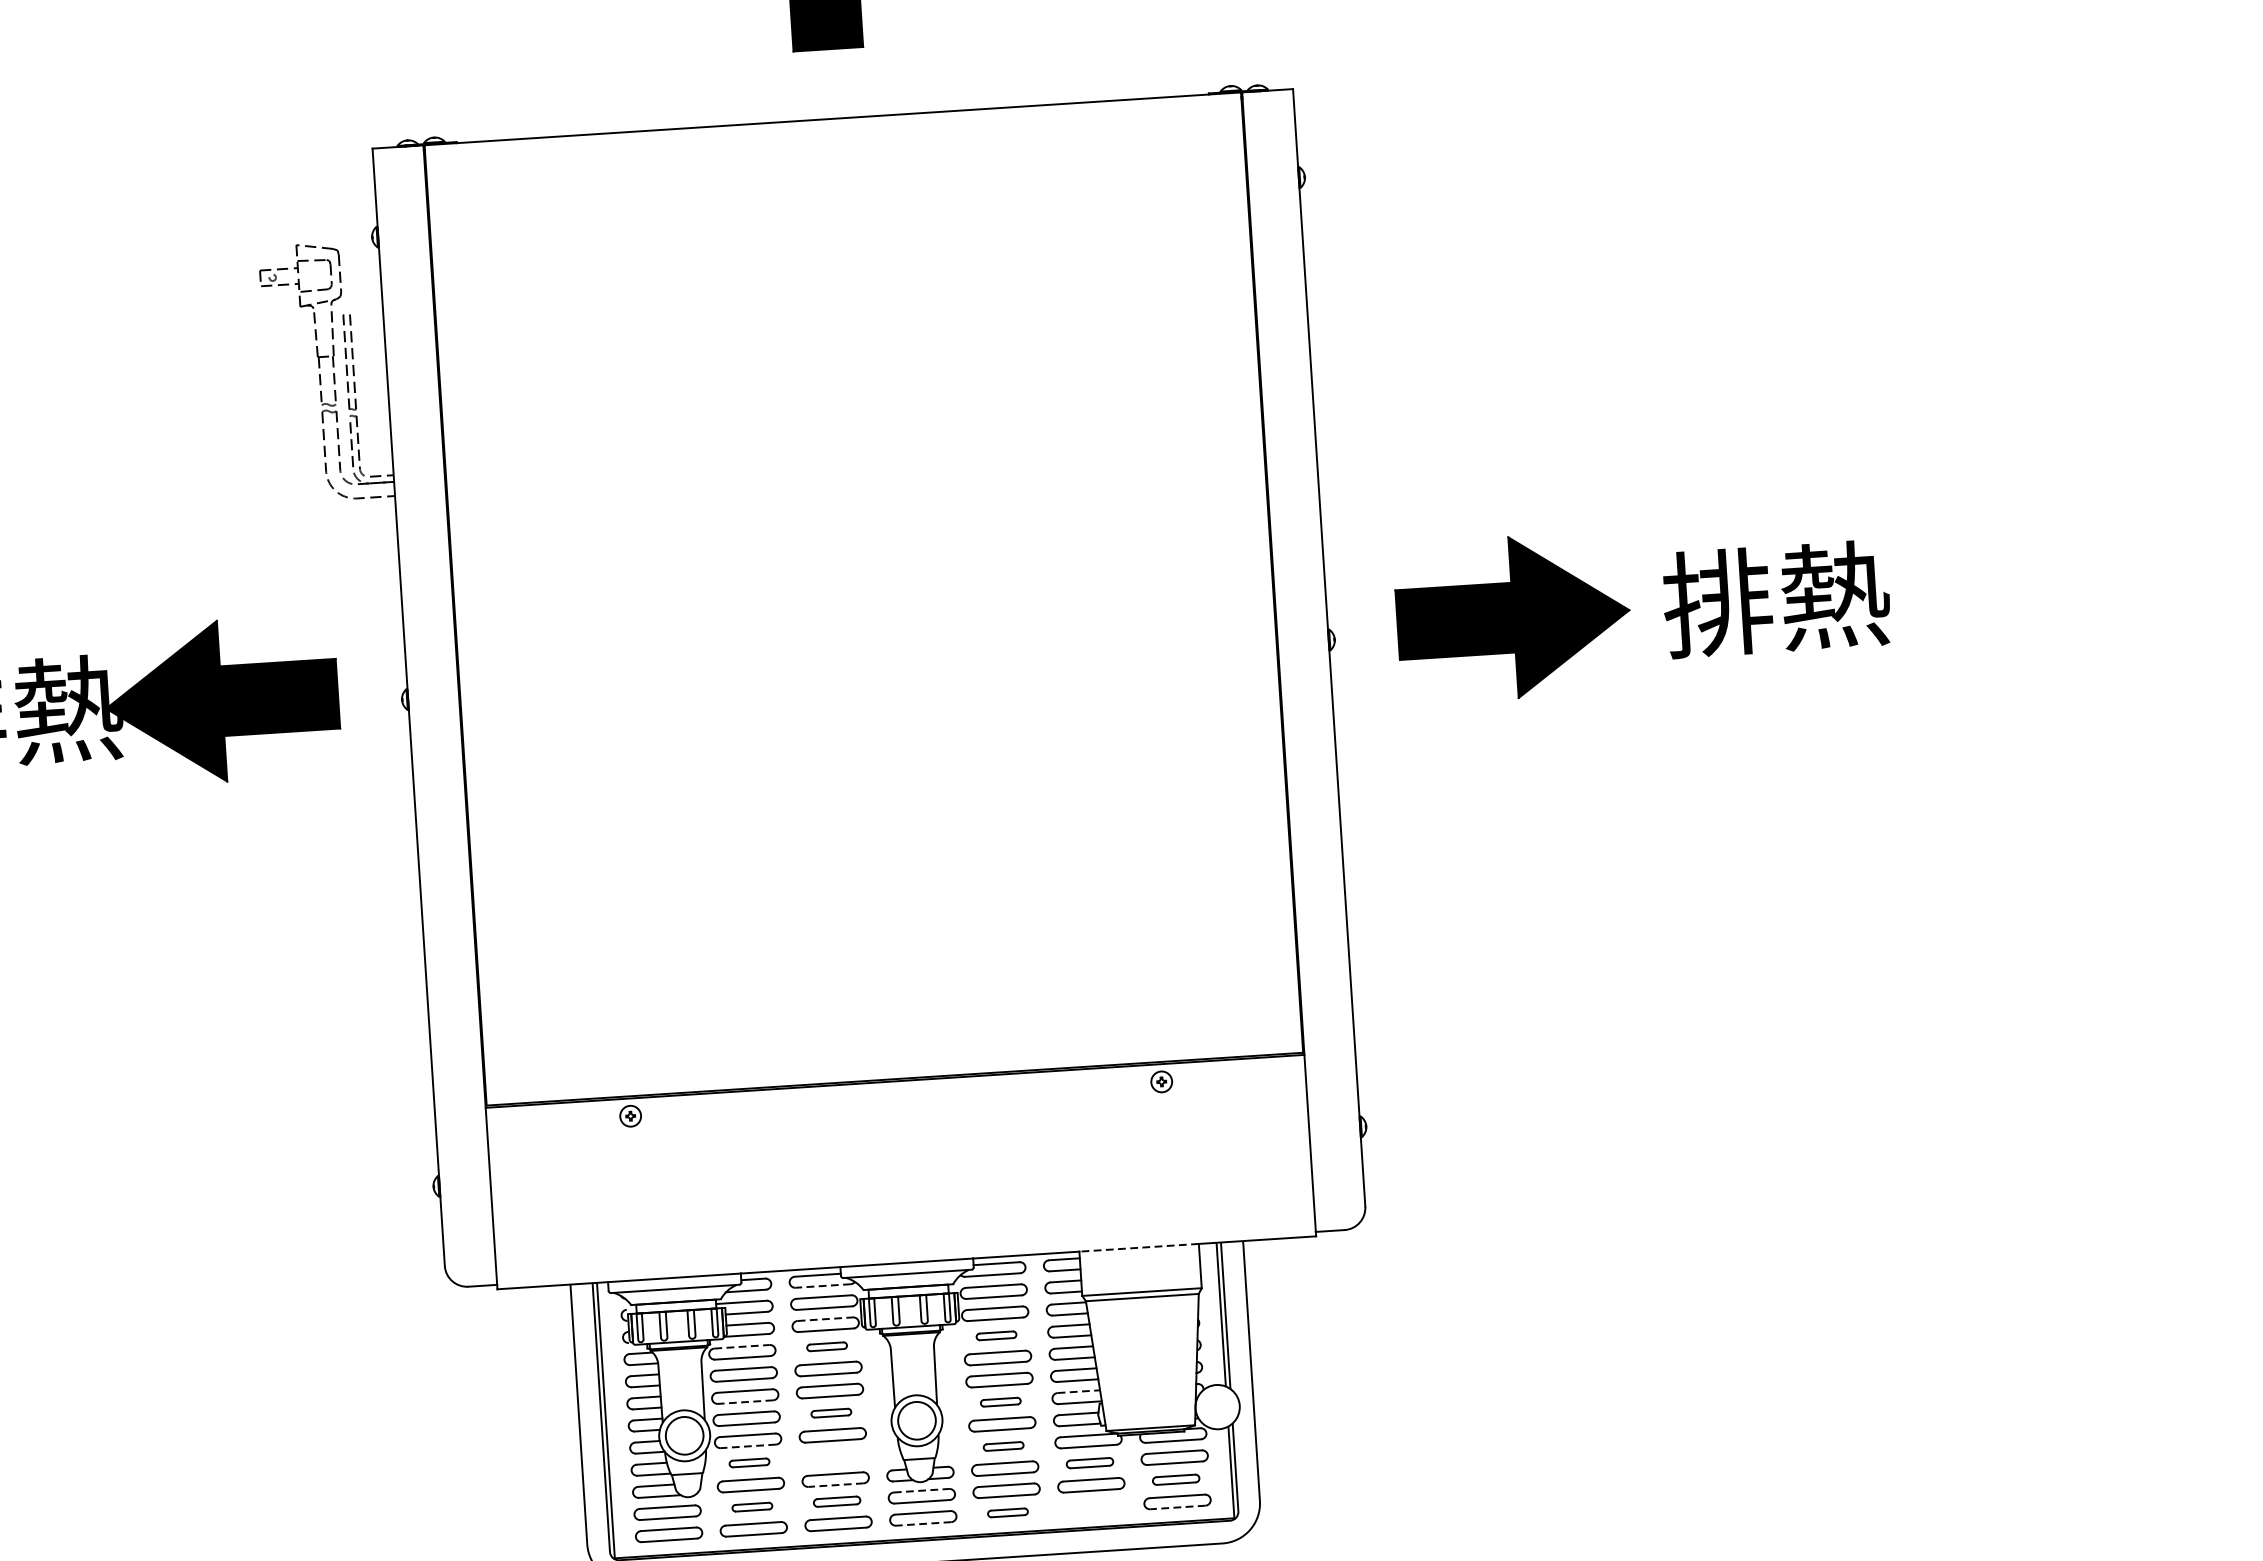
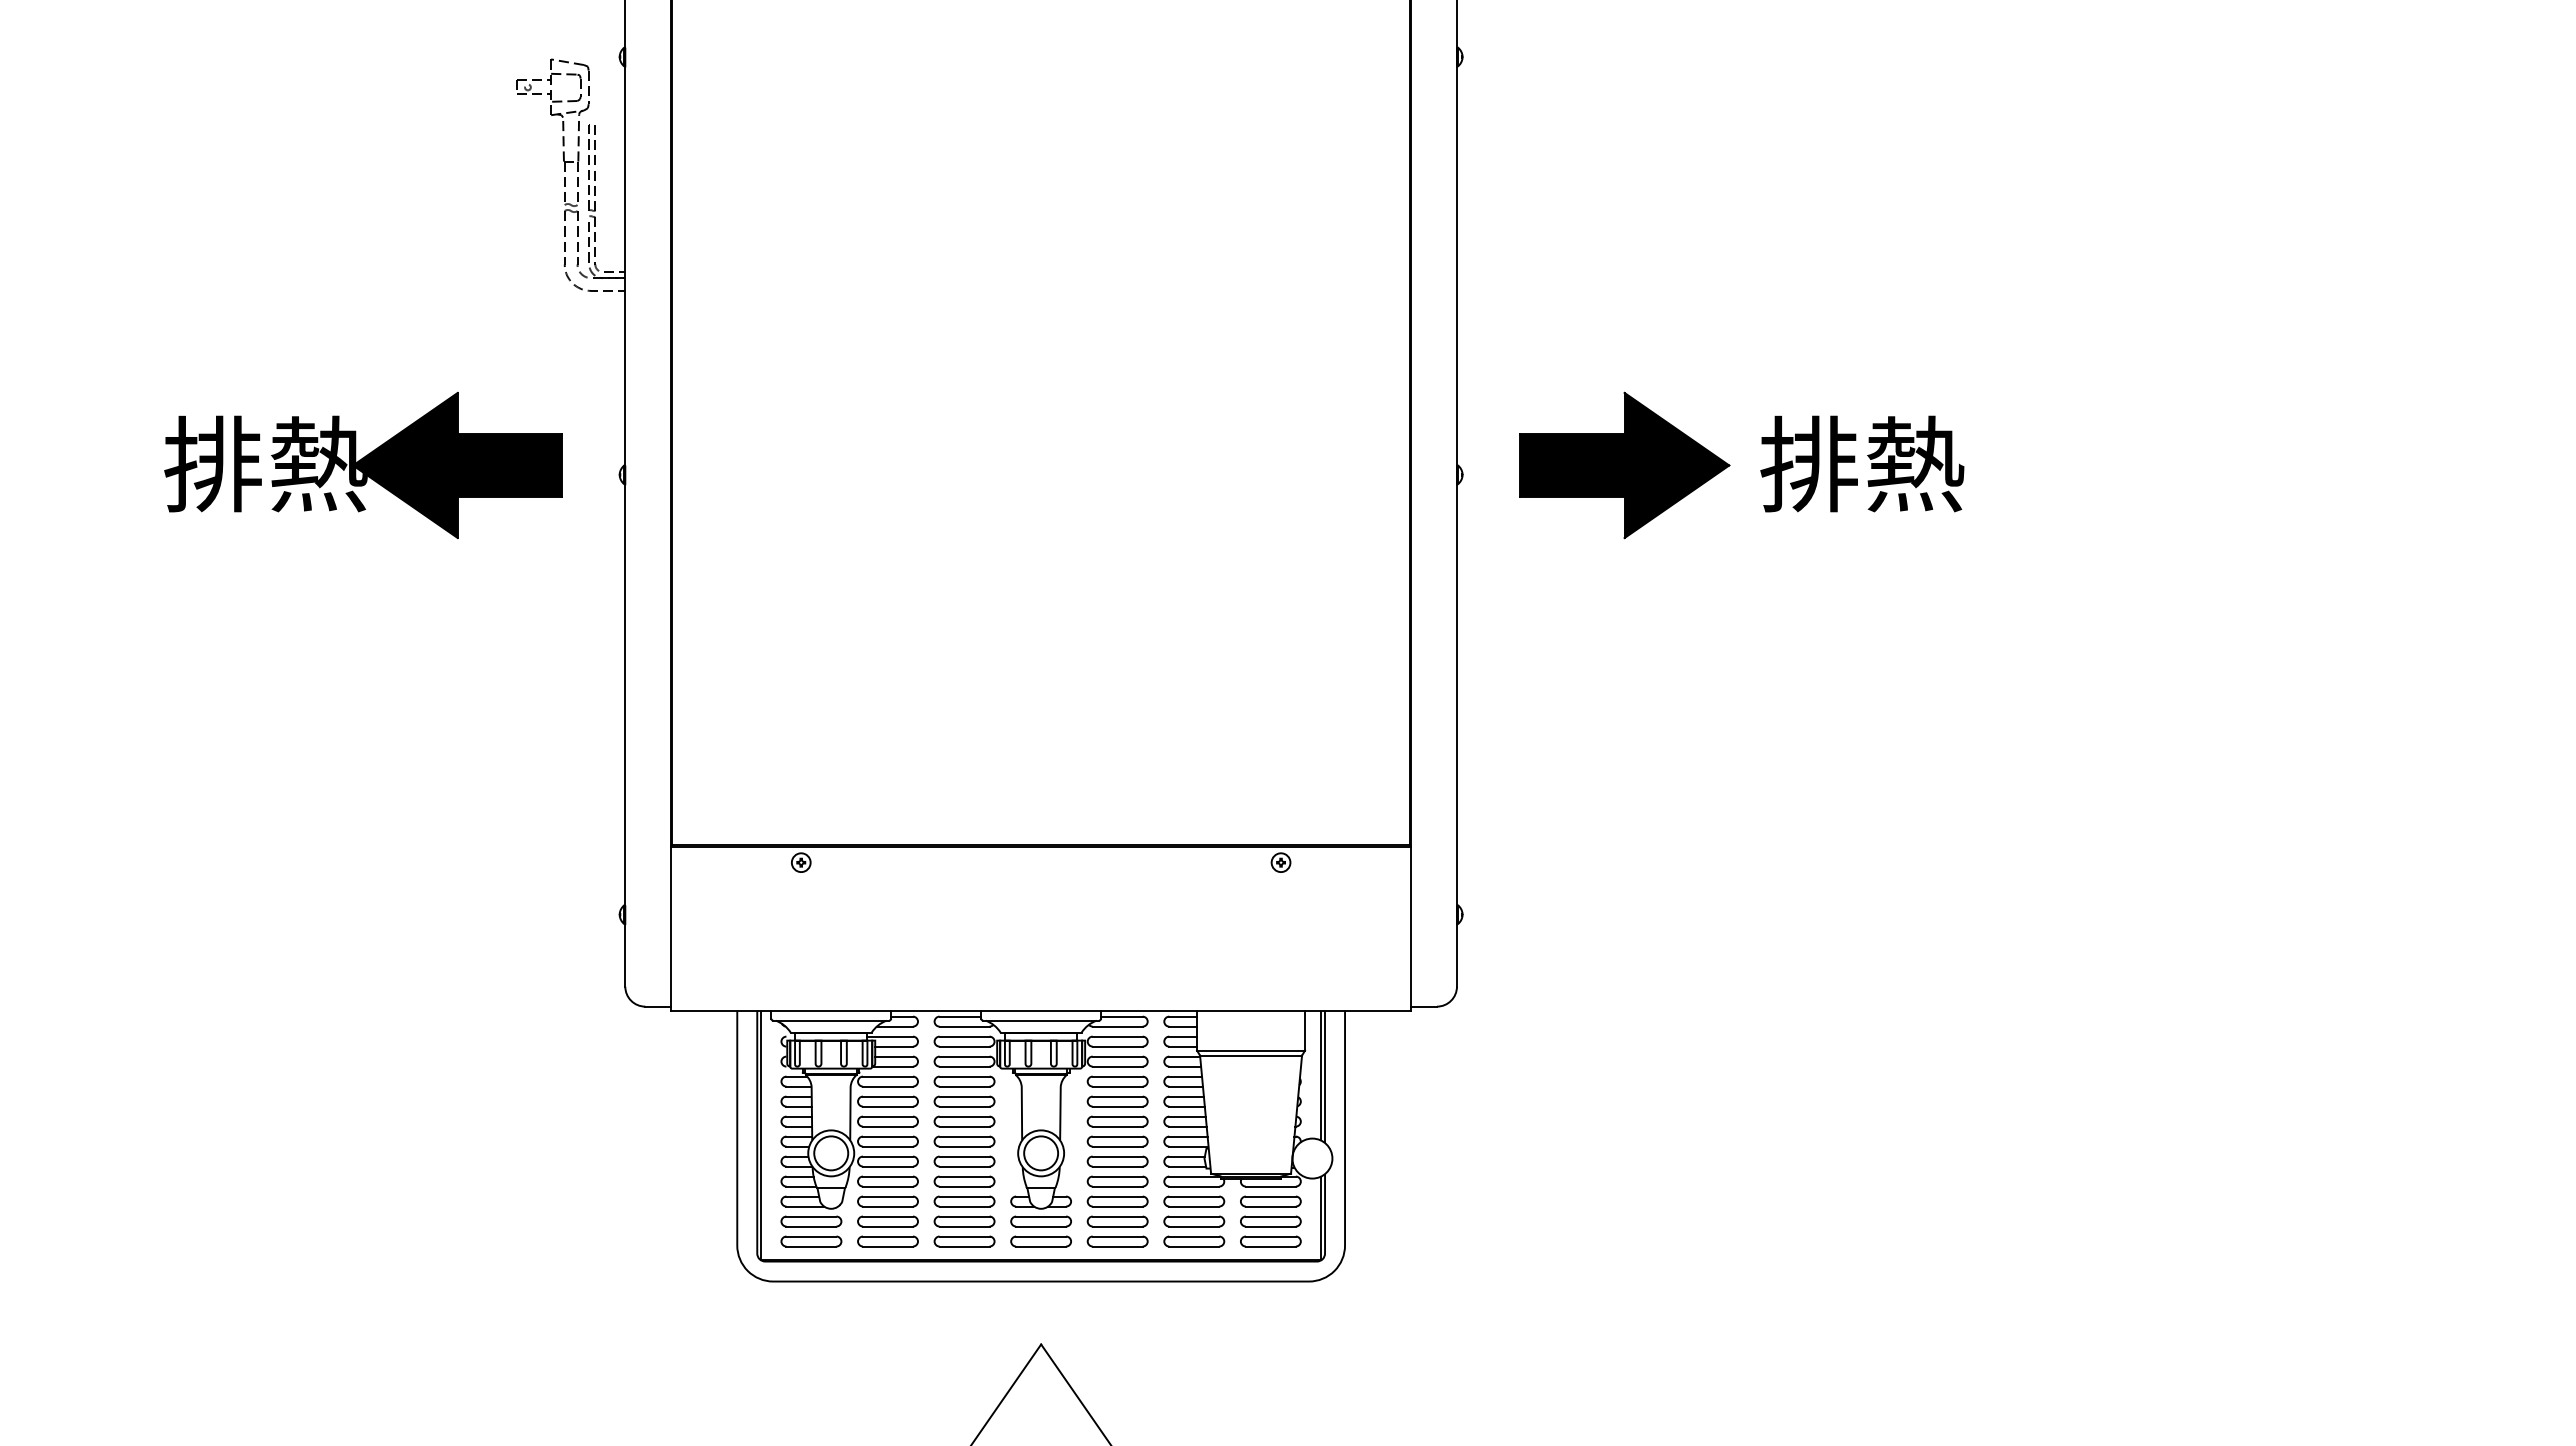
line: (1139, 1247) -> (1251, 1010), dashed -> solid
line: (823, 1285) -> (964, 1026), dashed -> solid
line: (825, 1319) -> (964, 1056), dashed -> solid
part: (996, 1335) -> (1117, 1081), size x1.67
line: (742, 1346) -> (888, 1076), dashed -> solid
part: (827, 1346) -> (964, 1081), size x1.67
line: (1078, 1391) -> (1188, 1136), dashed -> solid
line: (746, 1401) -> (888, 1126), dashed -> solid
part: (1000, 1402) -> (1117, 1141), size x1.67
part: (831, 1413) -> (964, 1141), size x1.67
line: (749, 1446) -> (888, 1166), dashed -> solid
part: (1003, 1446) -> (1117, 1181), size x1.67
part: (834, 1457) -> (964, 1181), added
part: (748, 1462) -> (887, 1181), size x1.67
part: (1090, 1463) -> (1194, 1201), size x1.43
part: (1175, 1479) -> (1270, 1221), size x1.43
line: (835, 1485) -> (964, 1206), dashed -> solid
line: (921, 1490) -> (1041, 1216), dashed -> solid
part: (837, 1501) -> (964, 1221), size x1.43
part: (751, 1507) -> (887, 1221), size x1.67
part: (1093, 1507) -> (1194, 1241), added
line: (1177, 1507) -> (1270, 1246), dashed -> solid
part: (1007, 1512) -> (1117, 1241), size x1.67
line: (924, 1523) -> (1041, 1246), dashed -> solid

